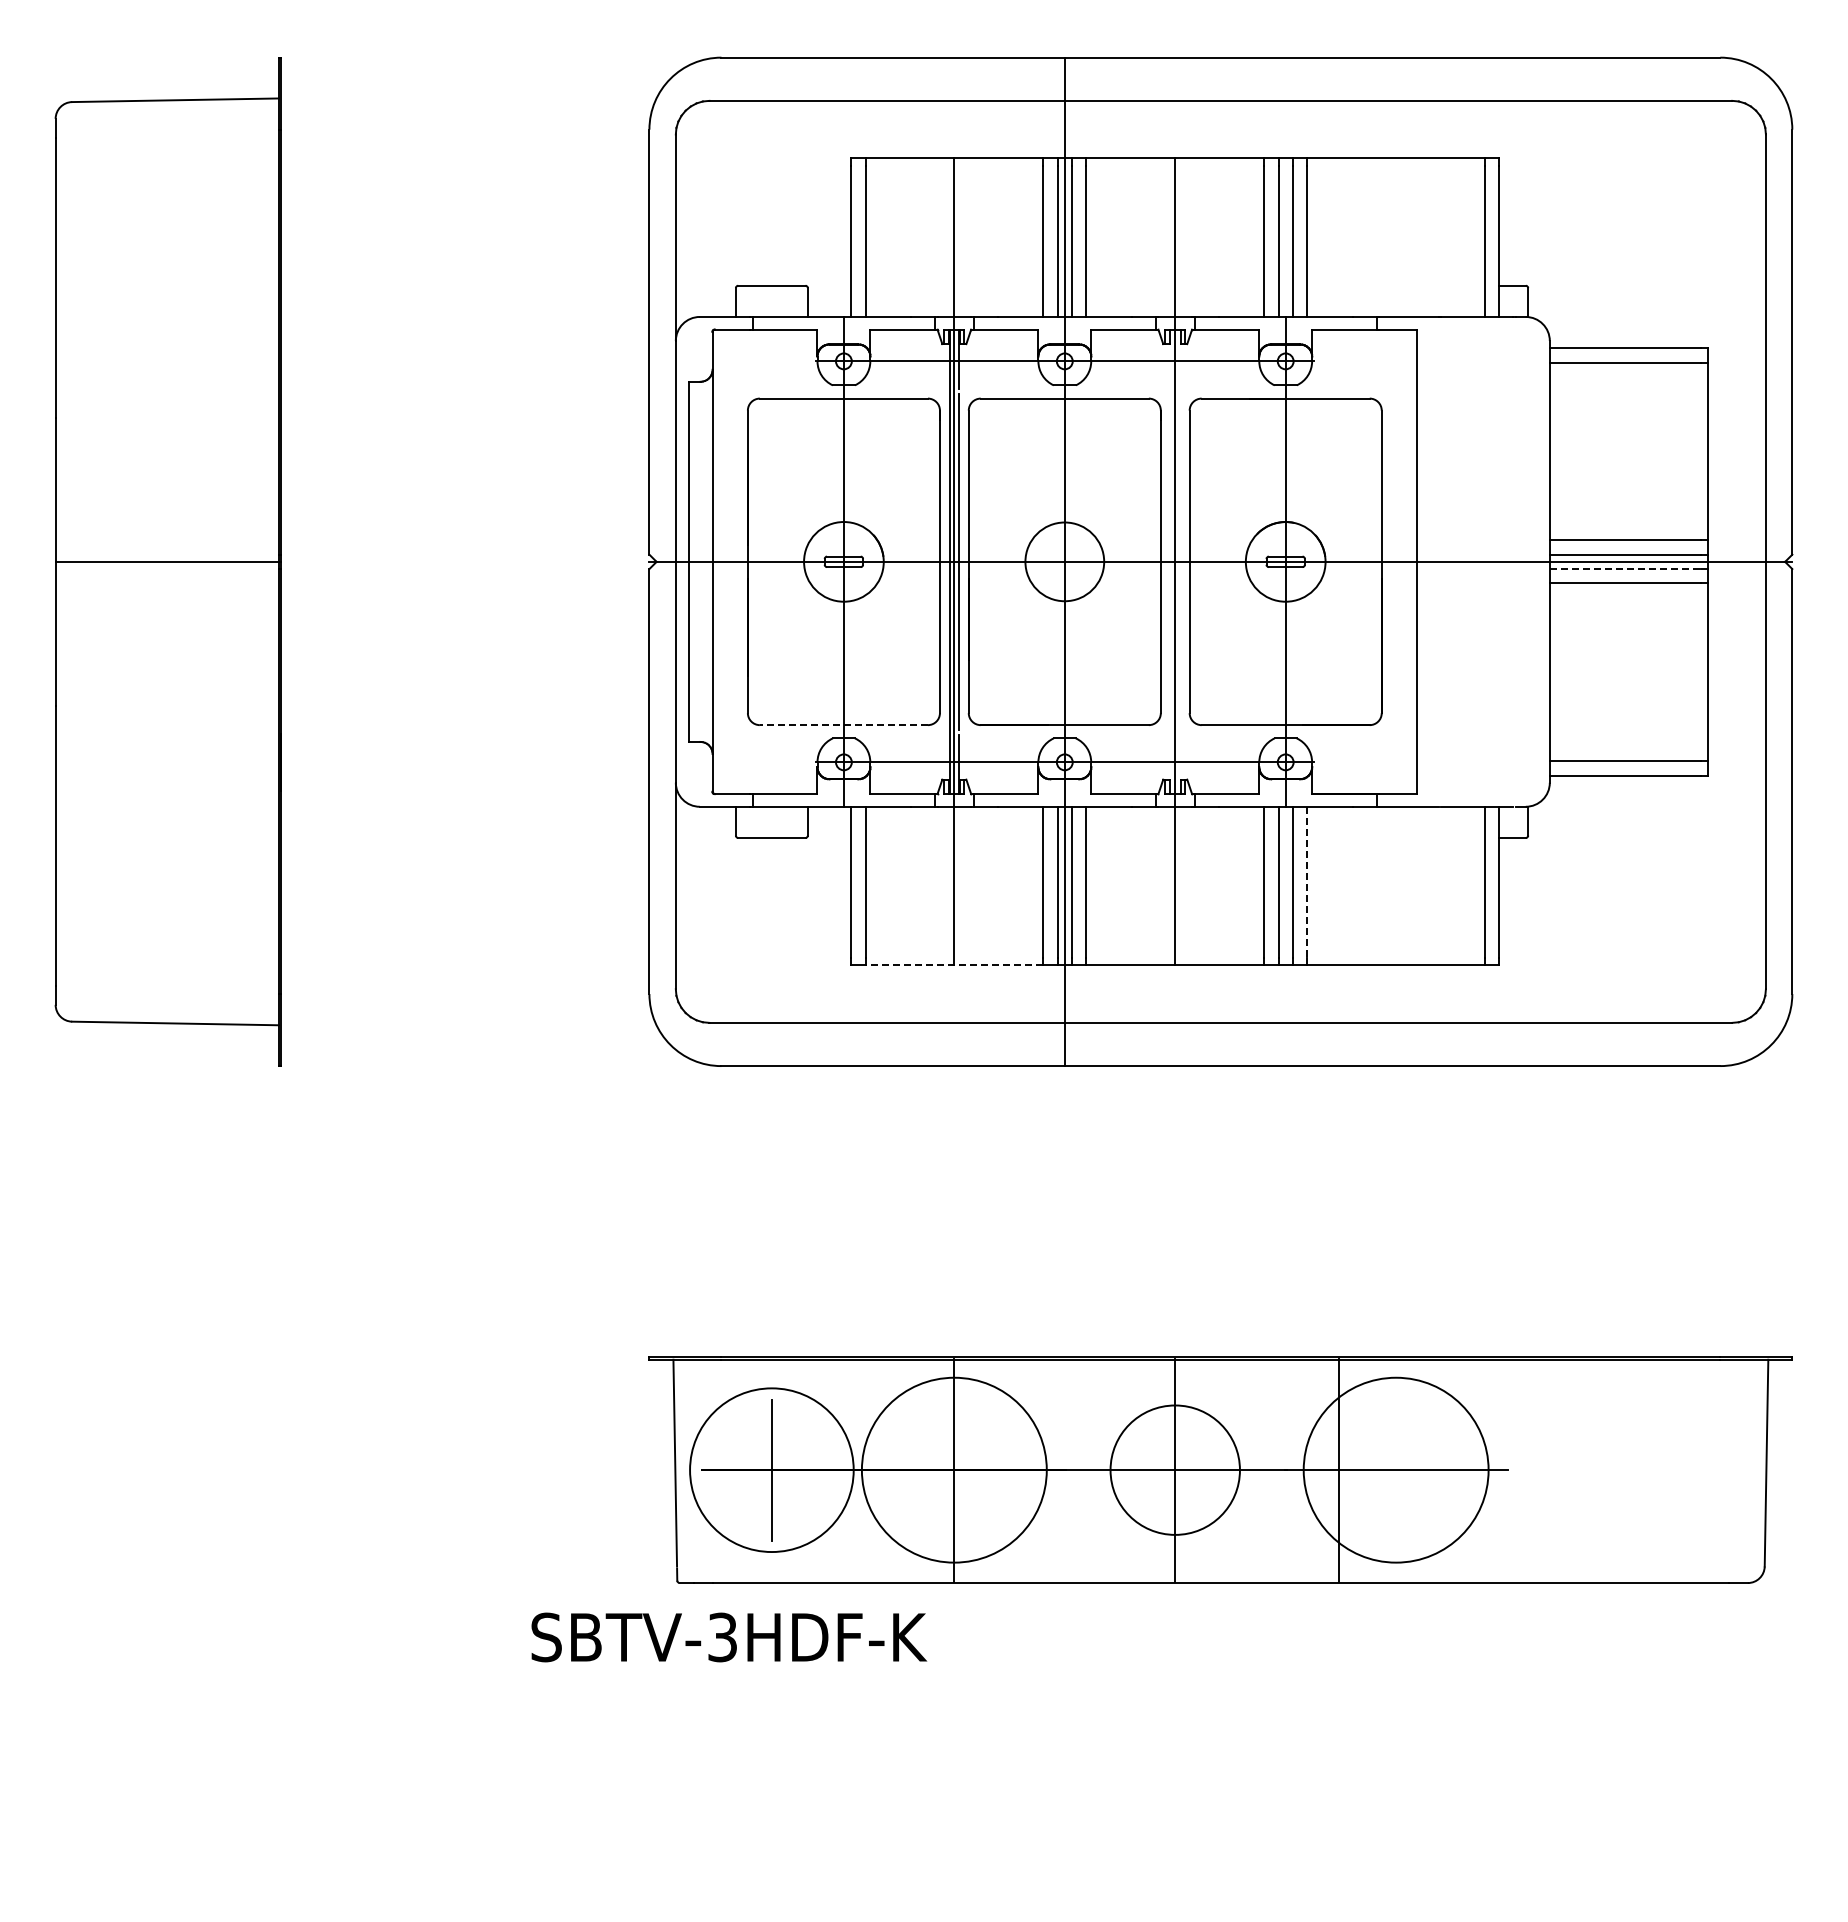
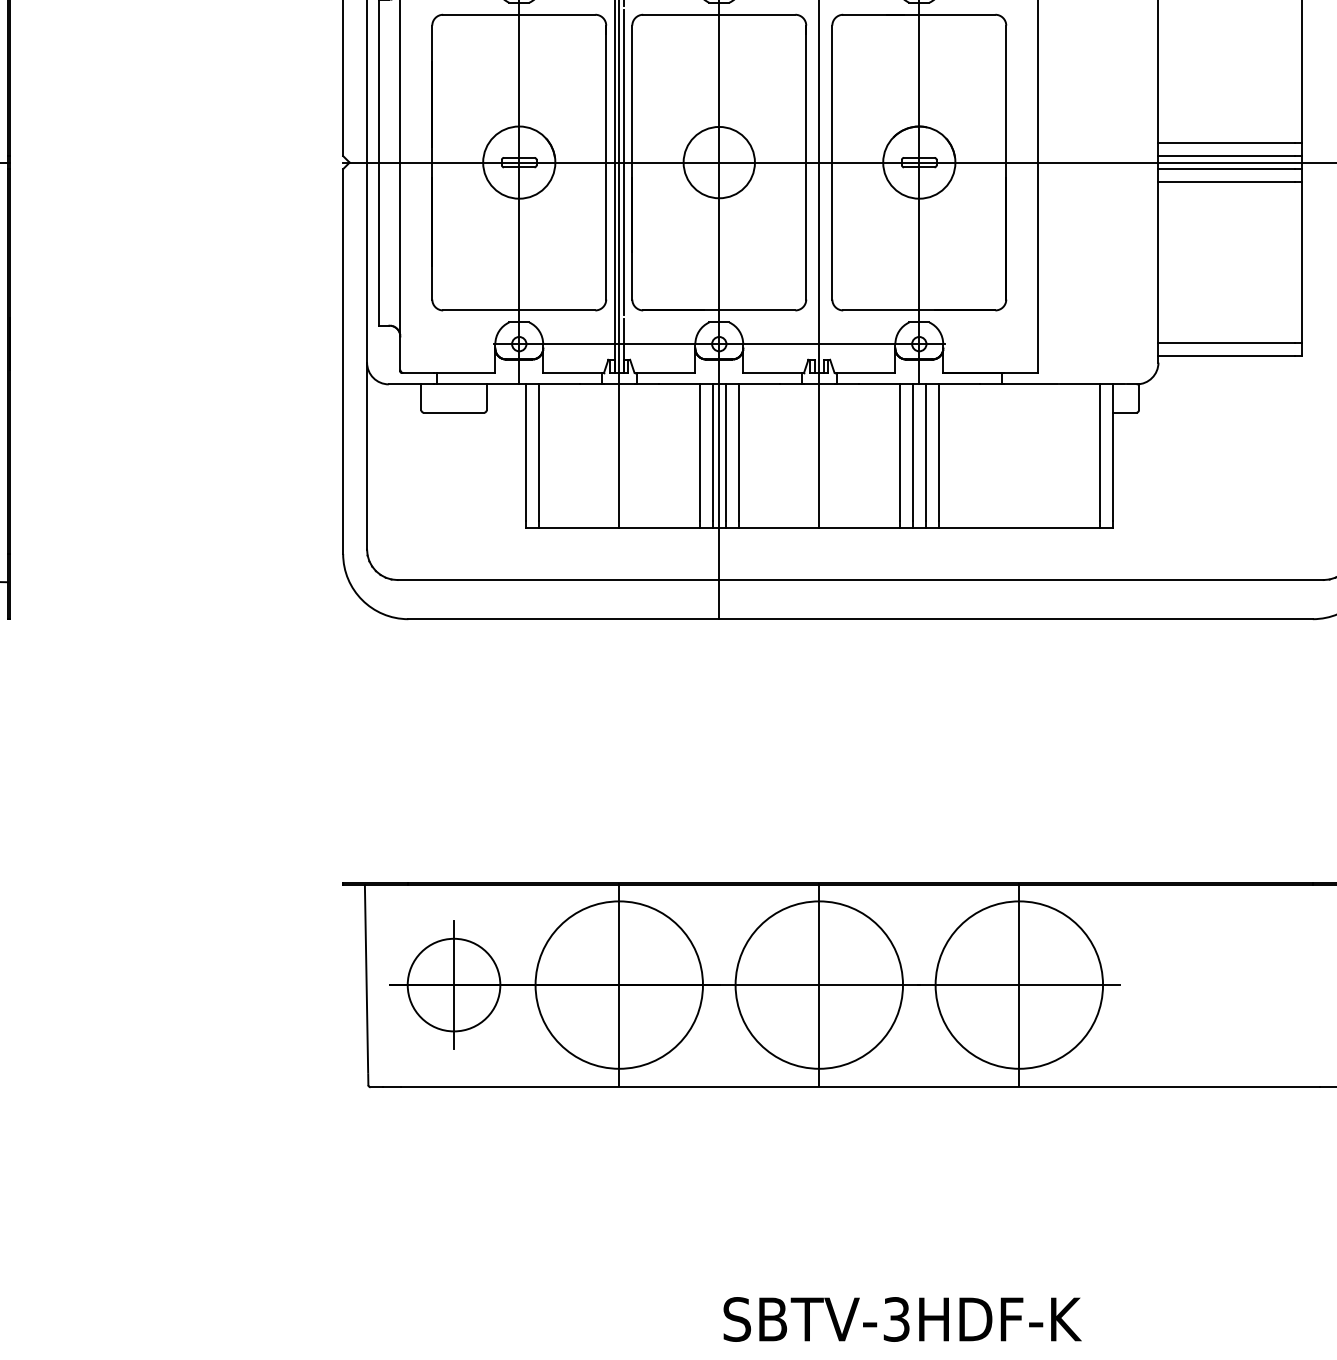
line: (1625, 569) -> (1226, 169), dashed -> solid
line: (843, 725) -> (518, 310), dashed -> solid
line: (1307, 882) -> (939, 452), dashed -> solid
line: (954, 965) -> (619, 528), dashed -> solid
circle: (1174, 1469) -> (818, 984), size x1.43
line: (1339, 1469) -> (1019, 984), moved
circle: (771, 1470) -> (453, 985), size x0.62
text: (729, 1637) -> (902, 1319), moved

